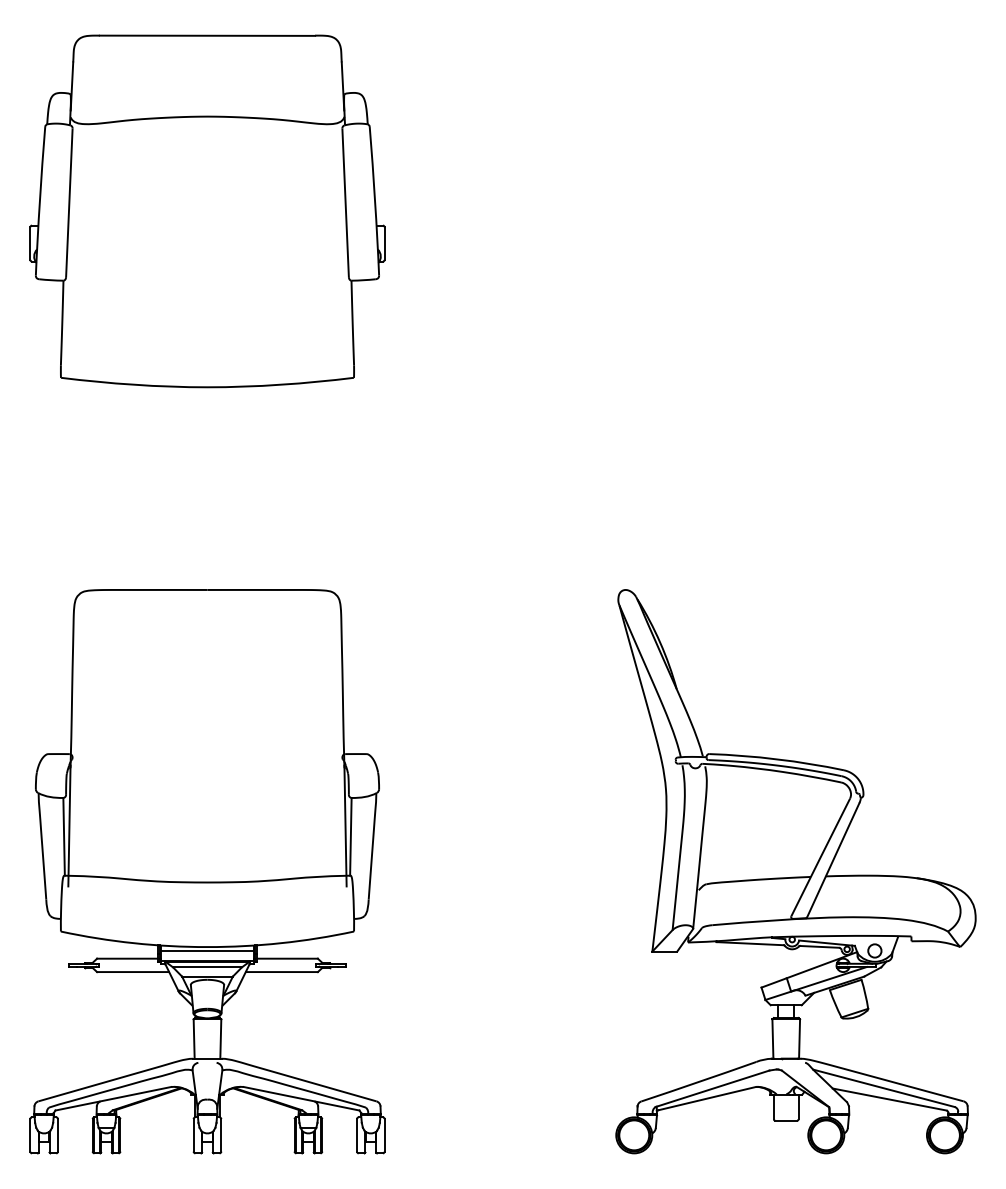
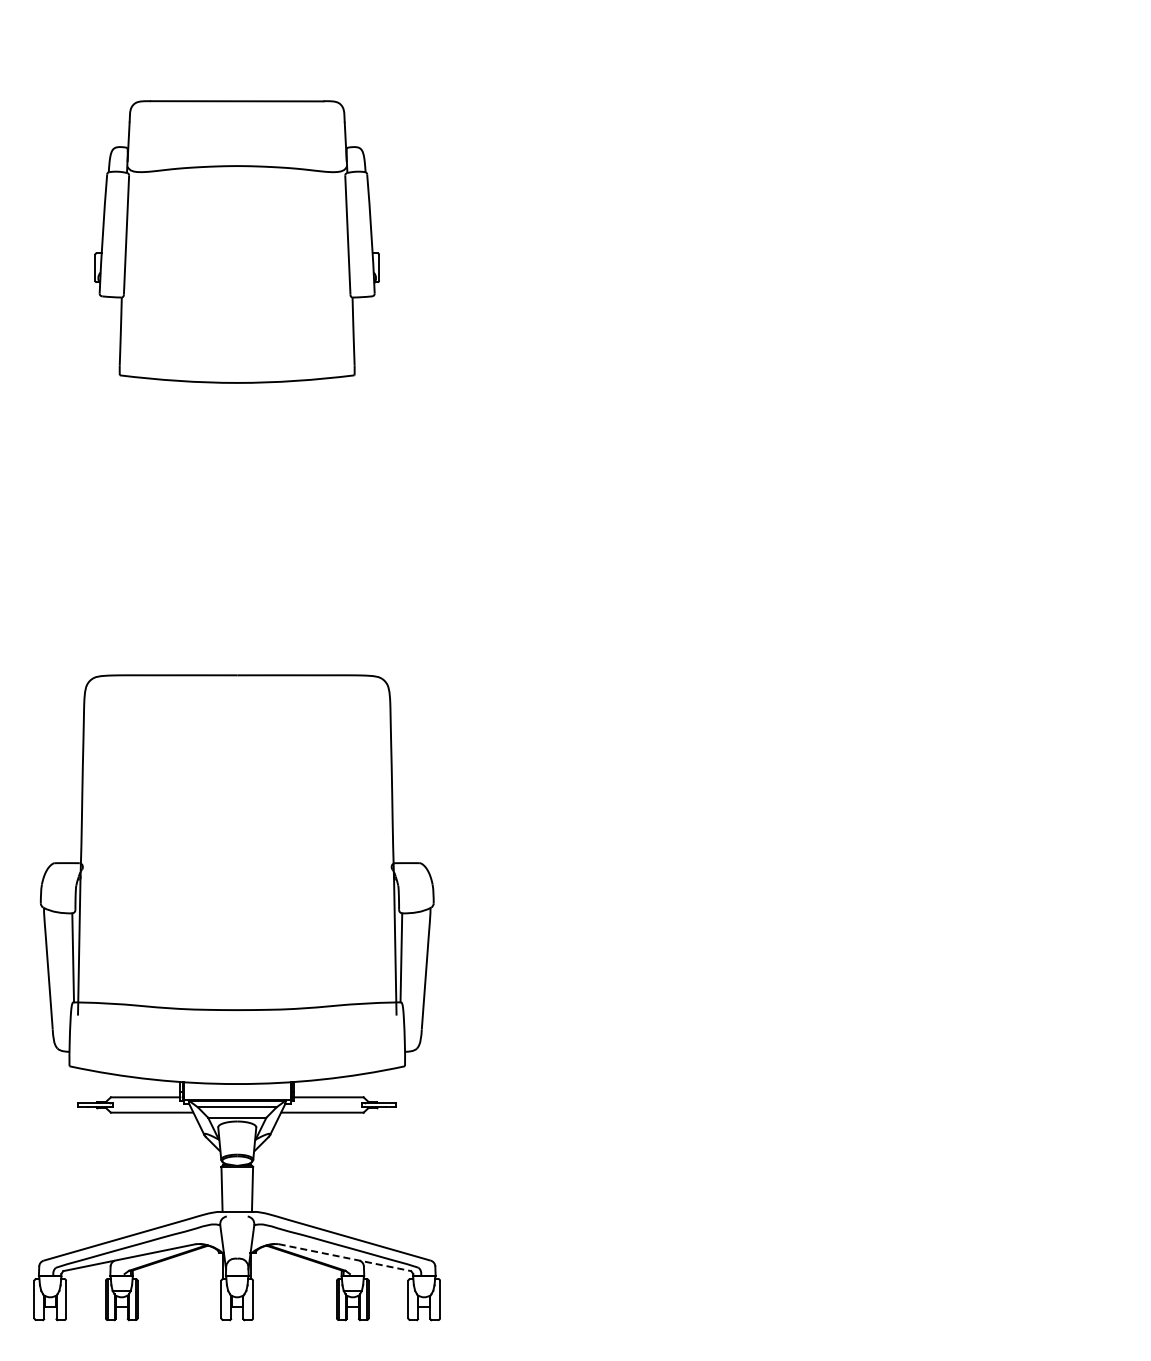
part: (206, 210) -> (236, 241), size x0.7
part: (795, 871) -> (910, 997), removed
line: (207, 950) -> (237, 1088), removed
line: (301, 1098) -> (344, 1257), solid -> dashed

